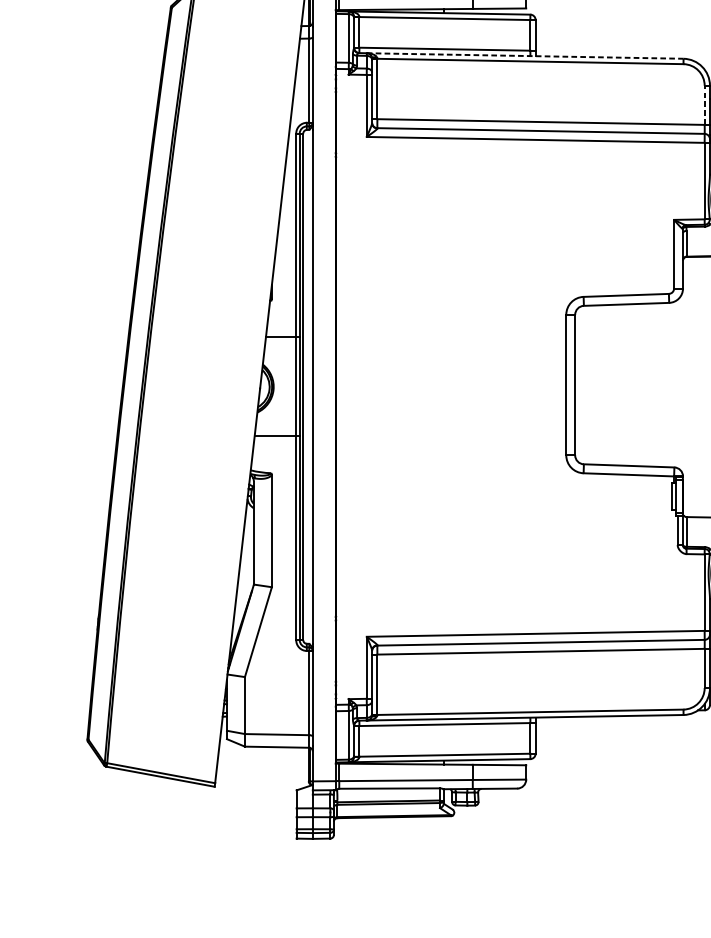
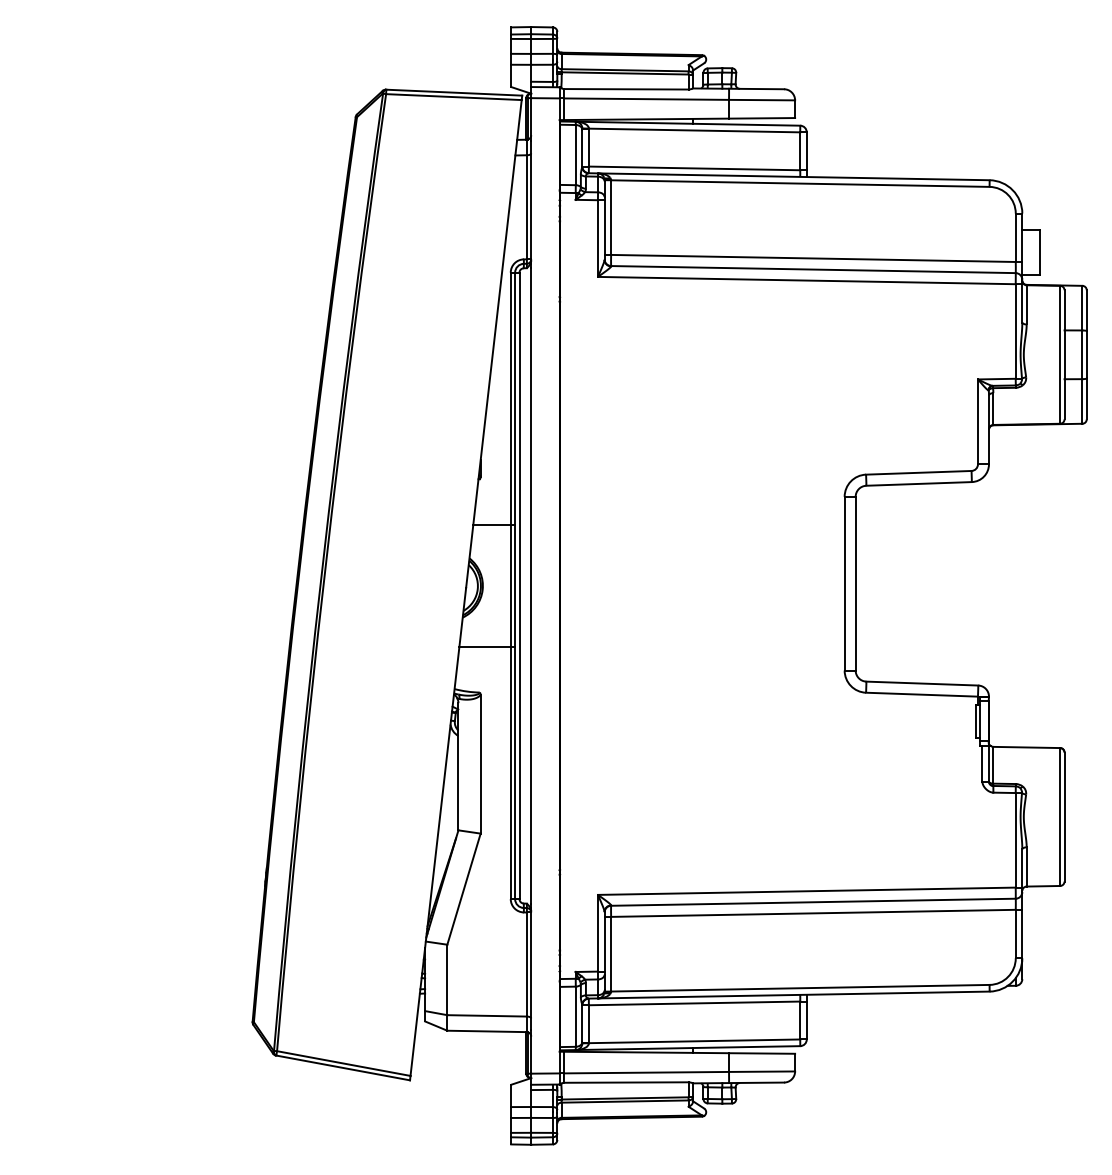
line: (524, 55) -> (793, 176), dashed -> solid
line: (704, 105) -> (1015, 237), dashed -> solid

